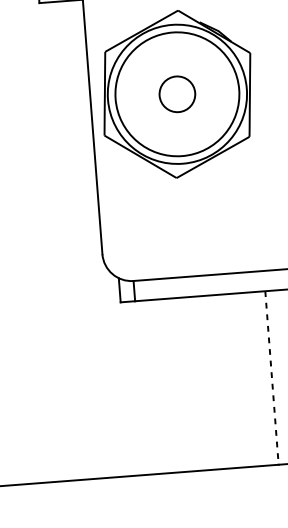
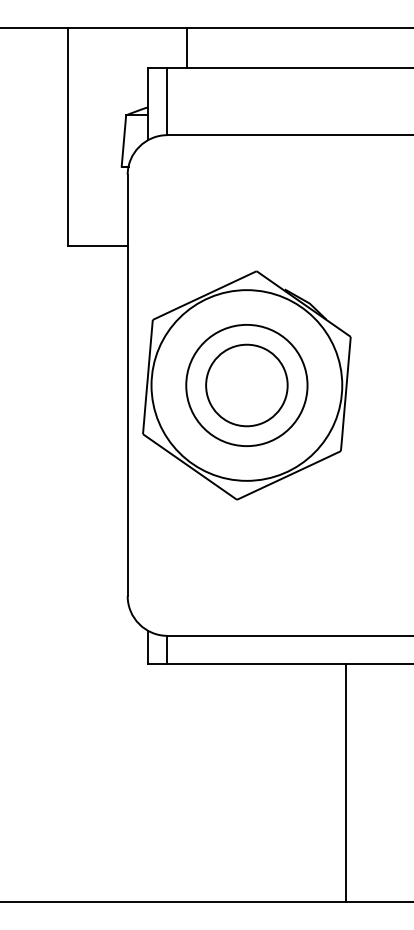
circle: (177, 94) -> (246, 385), size x0.71
circle: (177, 94) -> (246, 385), size x1.67
line: (272, 378) -> (346, 783), dashed -> solid

